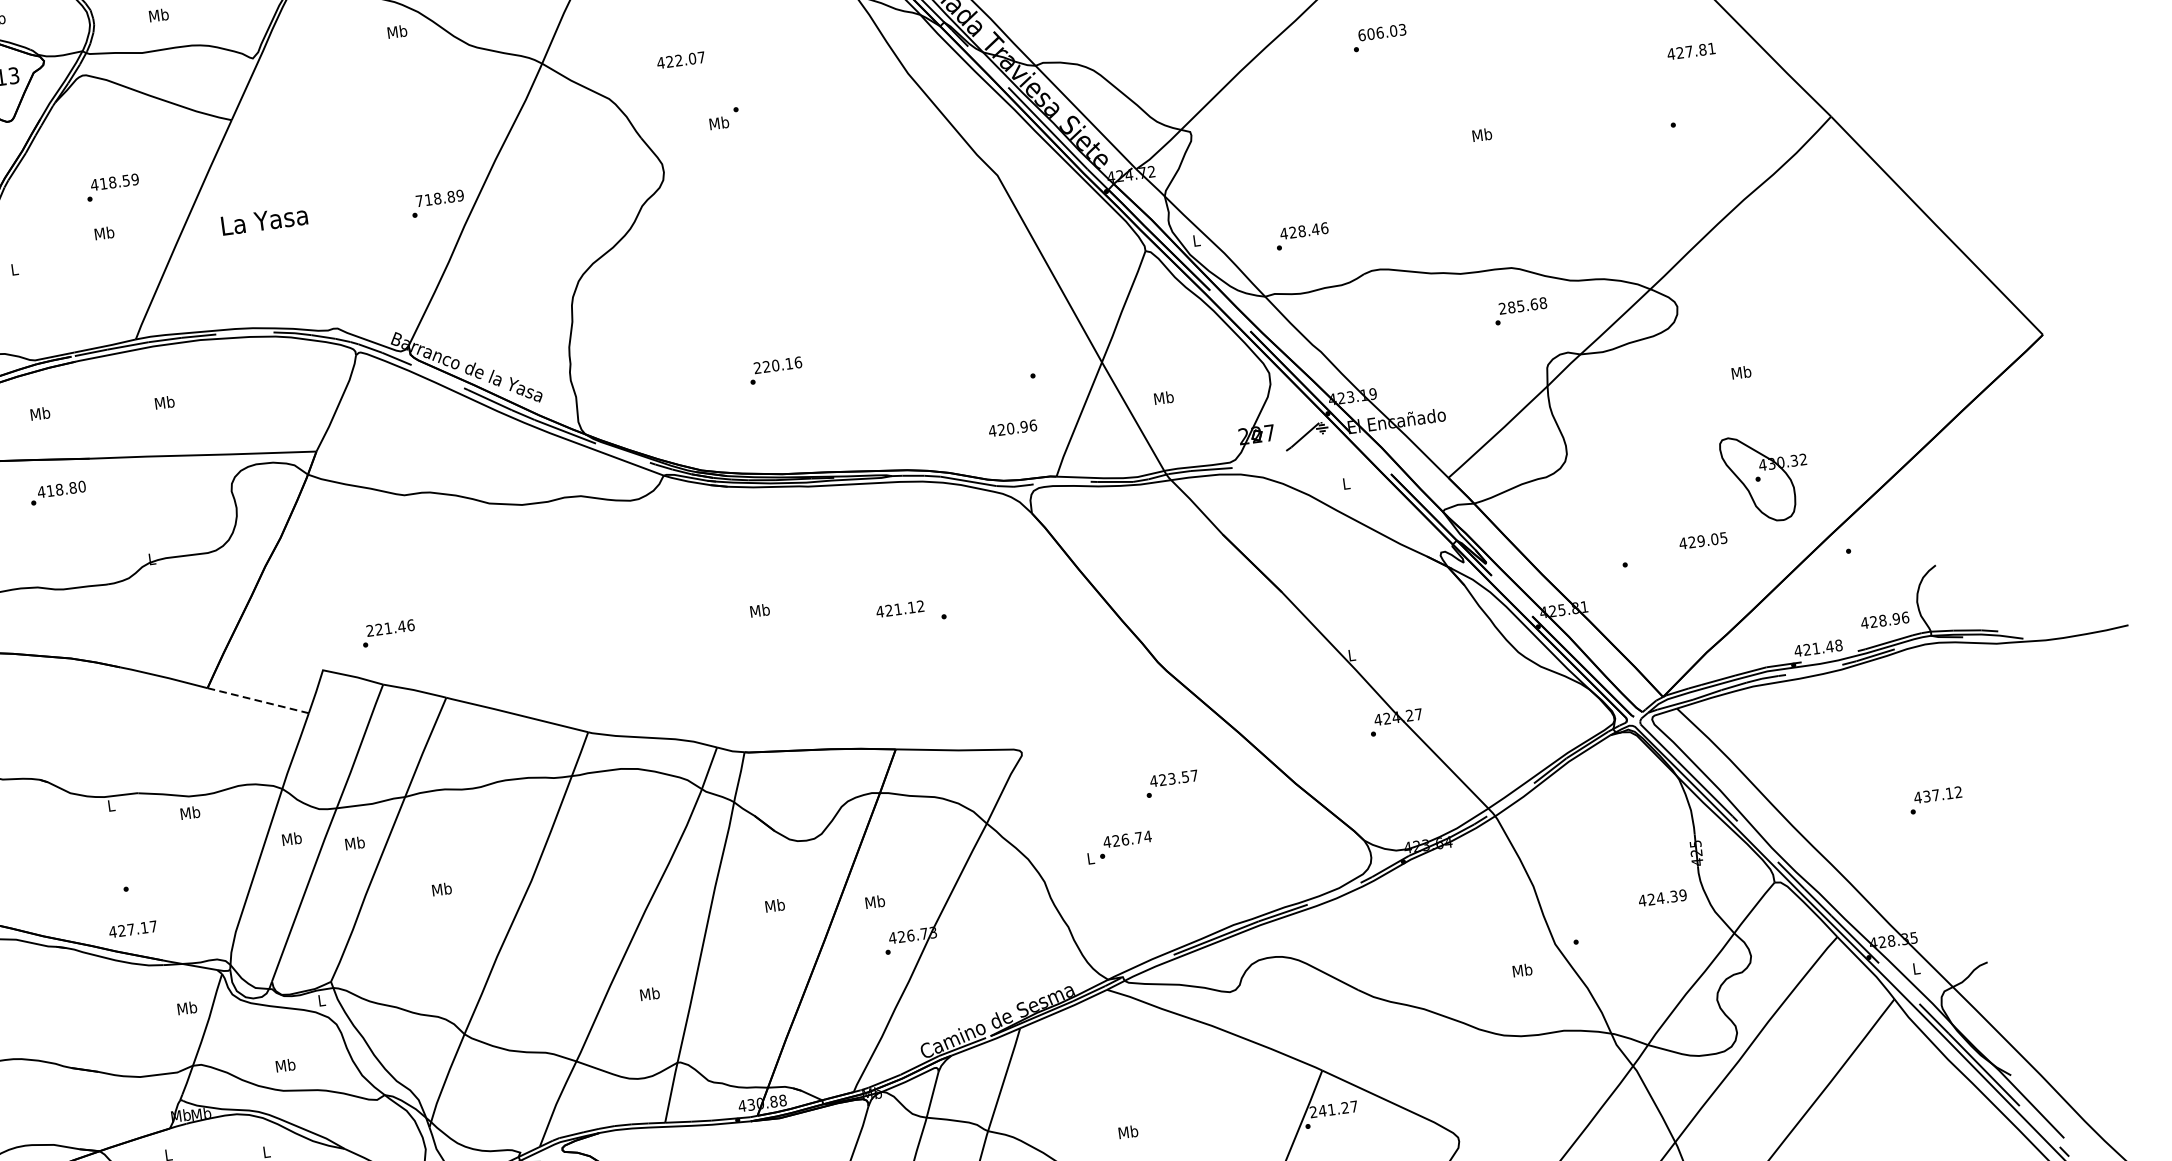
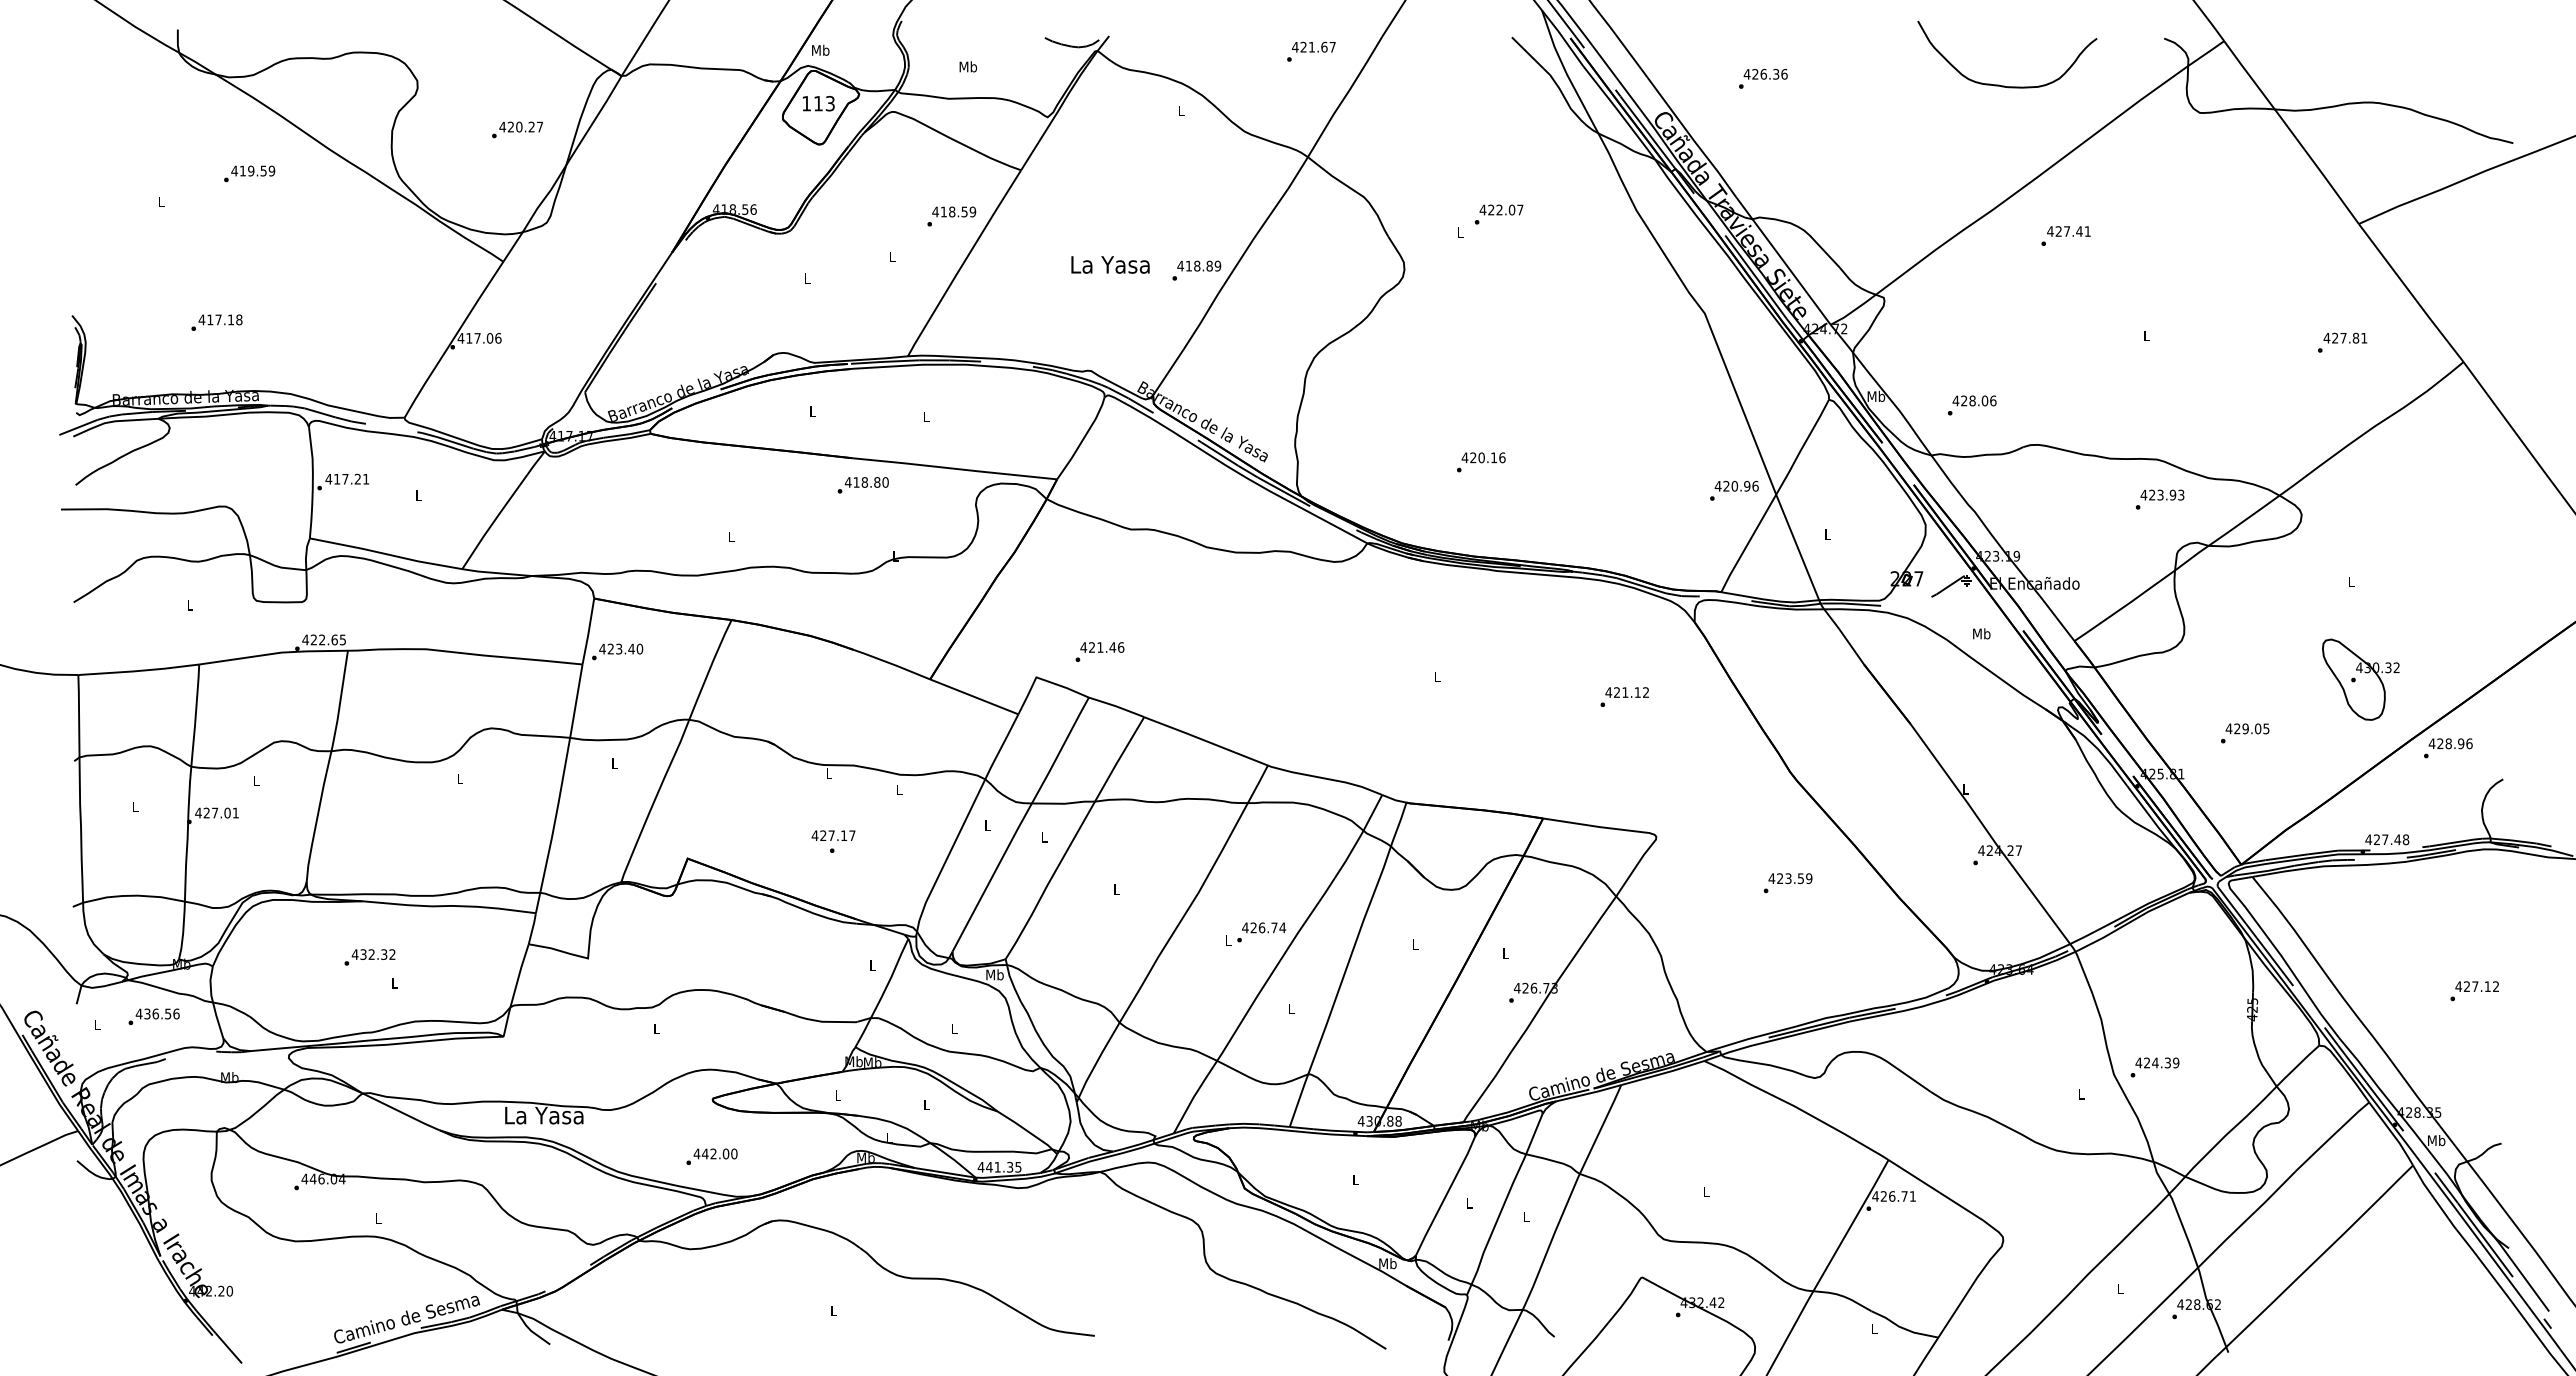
text: (397, 31) -> (1181, 110), Mb -> L
text: (1381, 32) -> (2068, 231), 606.03 -> 427.41
text: (1691, 50) -> (2345, 337), moved
text: (680, 59) -> (1501, 209), moved
text: (719, 122) -> (1460, 231), Mb -> L
text: (1481, 134) -> (2146, 335), Mb -> L
text: (112, 187) -> (951, 216), moved
text: (419, 200) -> (1180, 265), 718.89 -> 418.89
text: (264, 220) -> (1110, 264), moved
text: (1314, 229) -> (1984, 400), 428.46 -> 428.06
text: (104, 233) -> (892, 256), Mb -> L
text: (1196, 239) -> (1876, 395), L -> Mb
text: (1522, 305) -> (2162, 494), 285.68 -> 423.93
text: (756, 367) -> (1464, 457), 220.16 -> 420.16
text: (1741, 372) -> (2351, 581), Mb -> L
text: (1163, 397) -> (1827, 533), Mb -> L
text: (164, 402) -> (926, 416), Mb -> L
text: (39, 413) -> (812, 411), Mb -> L
text: (1012, 427) -> (1736, 485), moved
text: (1346, 483) -> (1981, 633), L -> Mb
text: (57, 493) -> (862, 485), moved
text: (1703, 540) -> (2247, 728), moved
text: (899, 609) -> (1626, 692), moved
text: (759, 610) -> (1437, 676), Mb -> L
text: (1884, 620) -> (2450, 743), moved
text: (369, 630) -> (1083, 647), 221.46 -> 421.46
text: (1816, 648) -> (2385, 839), 421.48 -> 427.48
line: (258, 701) -> (974, 697), dashed -> solid
text: (1194, 775) -> (1809, 878), 423.57 -> 423.59
text: (1927, 796) -> (2467, 986), 437.12 -> 427.12
text: (190, 812) -> (899, 789), Mb -> L
text: (291, 838) -> (987, 825), Mb -> L
text: (354, 842) -> (1043, 836), Mb -> L
text: (1120, 846) -> (1256, 933), moved
text: (441, 888) -> (1116, 888), Mb -> L
text: (1662, 897) -> (2157, 1062), moved
text: (874, 902) -> (1505, 953), Mb -> L
text: (775, 905) -> (1415, 944), Mb -> L
text: (132, 929) -> (833, 835), moved
text: (1916, 968) -> (2436, 1140), L -> Mb
text: (1521, 969) -> (2080, 1093), Mb -> L
text: (649, 993) -> (1291, 1008), Mb -> L
text: (321, 1000) -> (994, 974), L -> Mb
text: (186, 1007) -> (872, 964), Mb -> L
text: (285, 1064) -> (954, 1028), Mb -> L
text: (1333, 1109) -> (1893, 1196), 241.27 -> 426.71
text: (1127, 1131) -> (1705, 1191), Mb -> L

